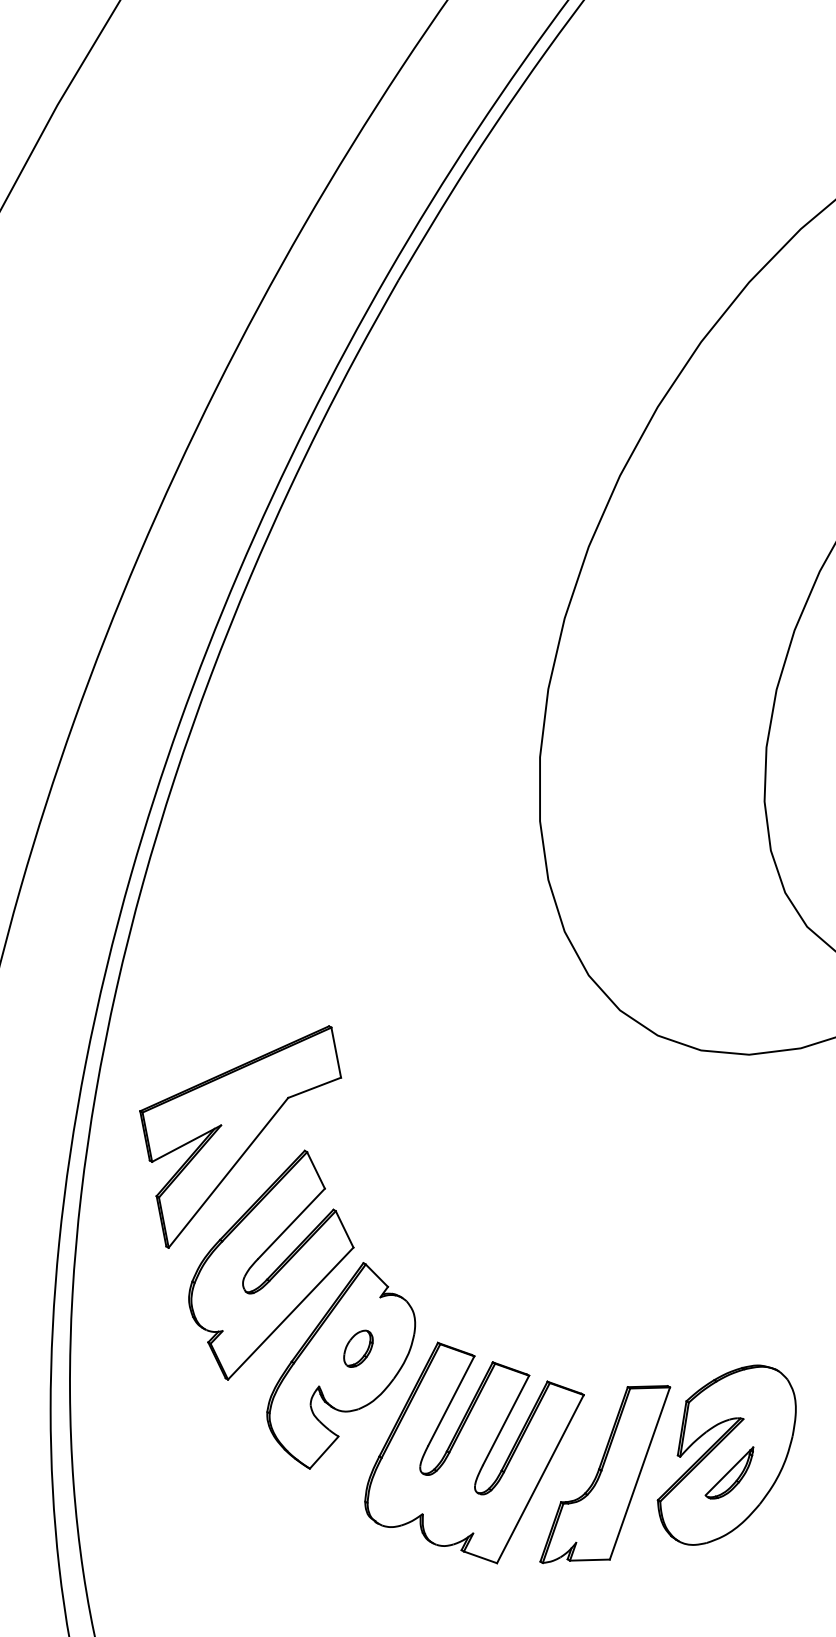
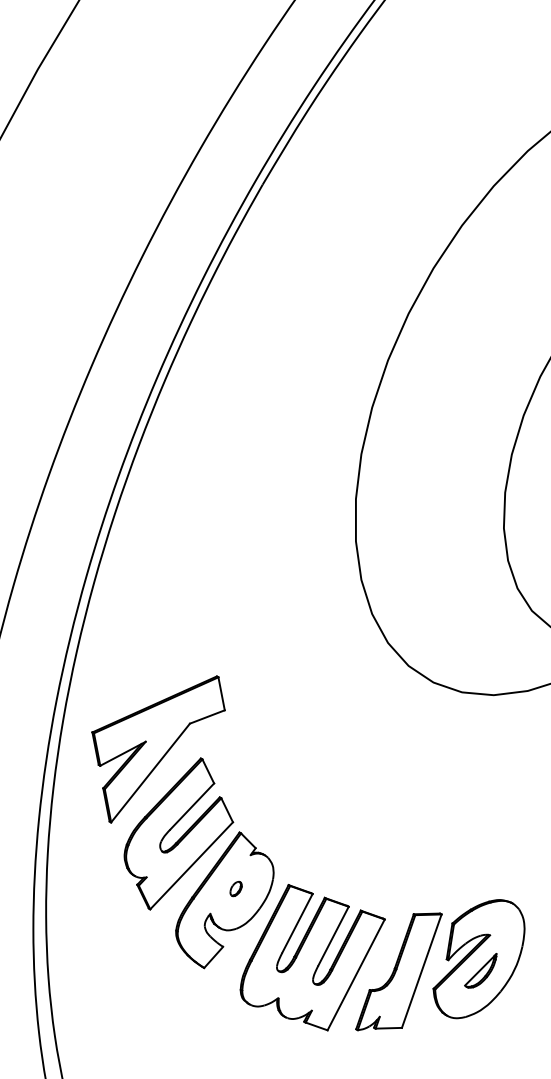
part: (357, 1348) -> (235, 888), size x0.6

